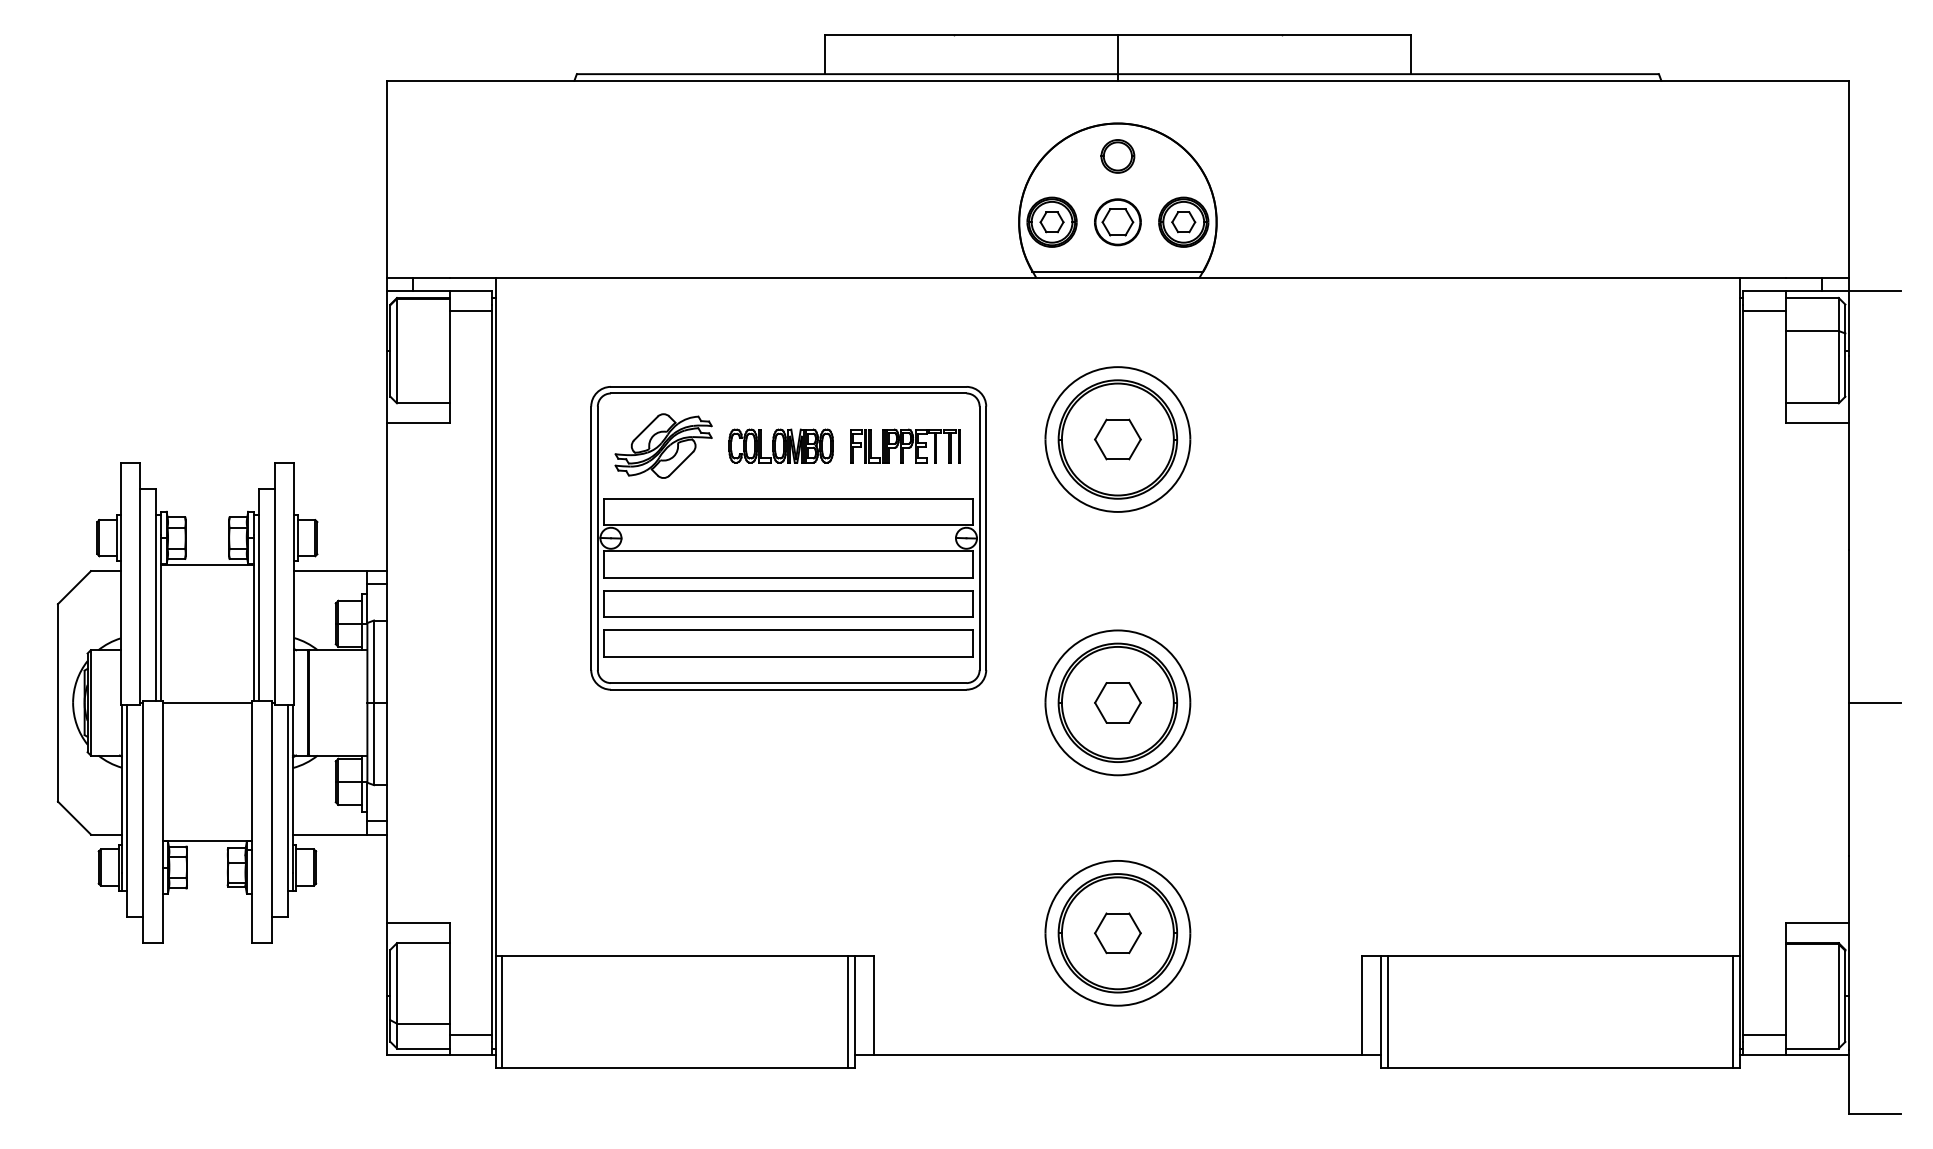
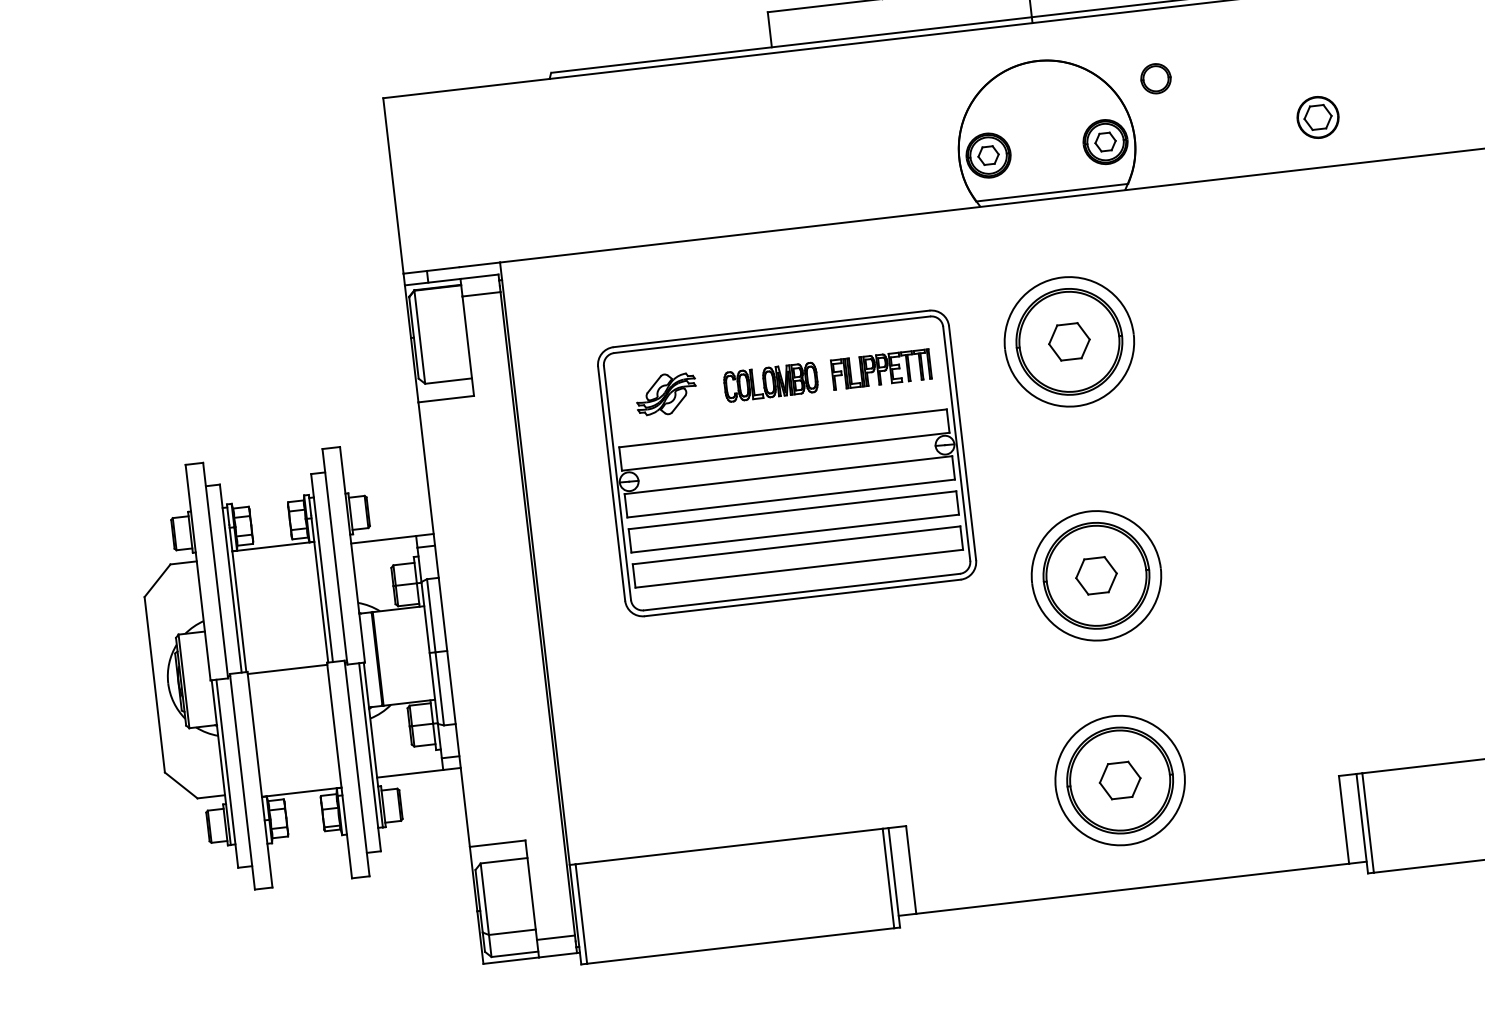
part: (1117, 156) -> (1155, 78), moved
part: (1117, 222) -> (1317, 117), moved
part: (663, 445) -> (666, 393), size x0.7

